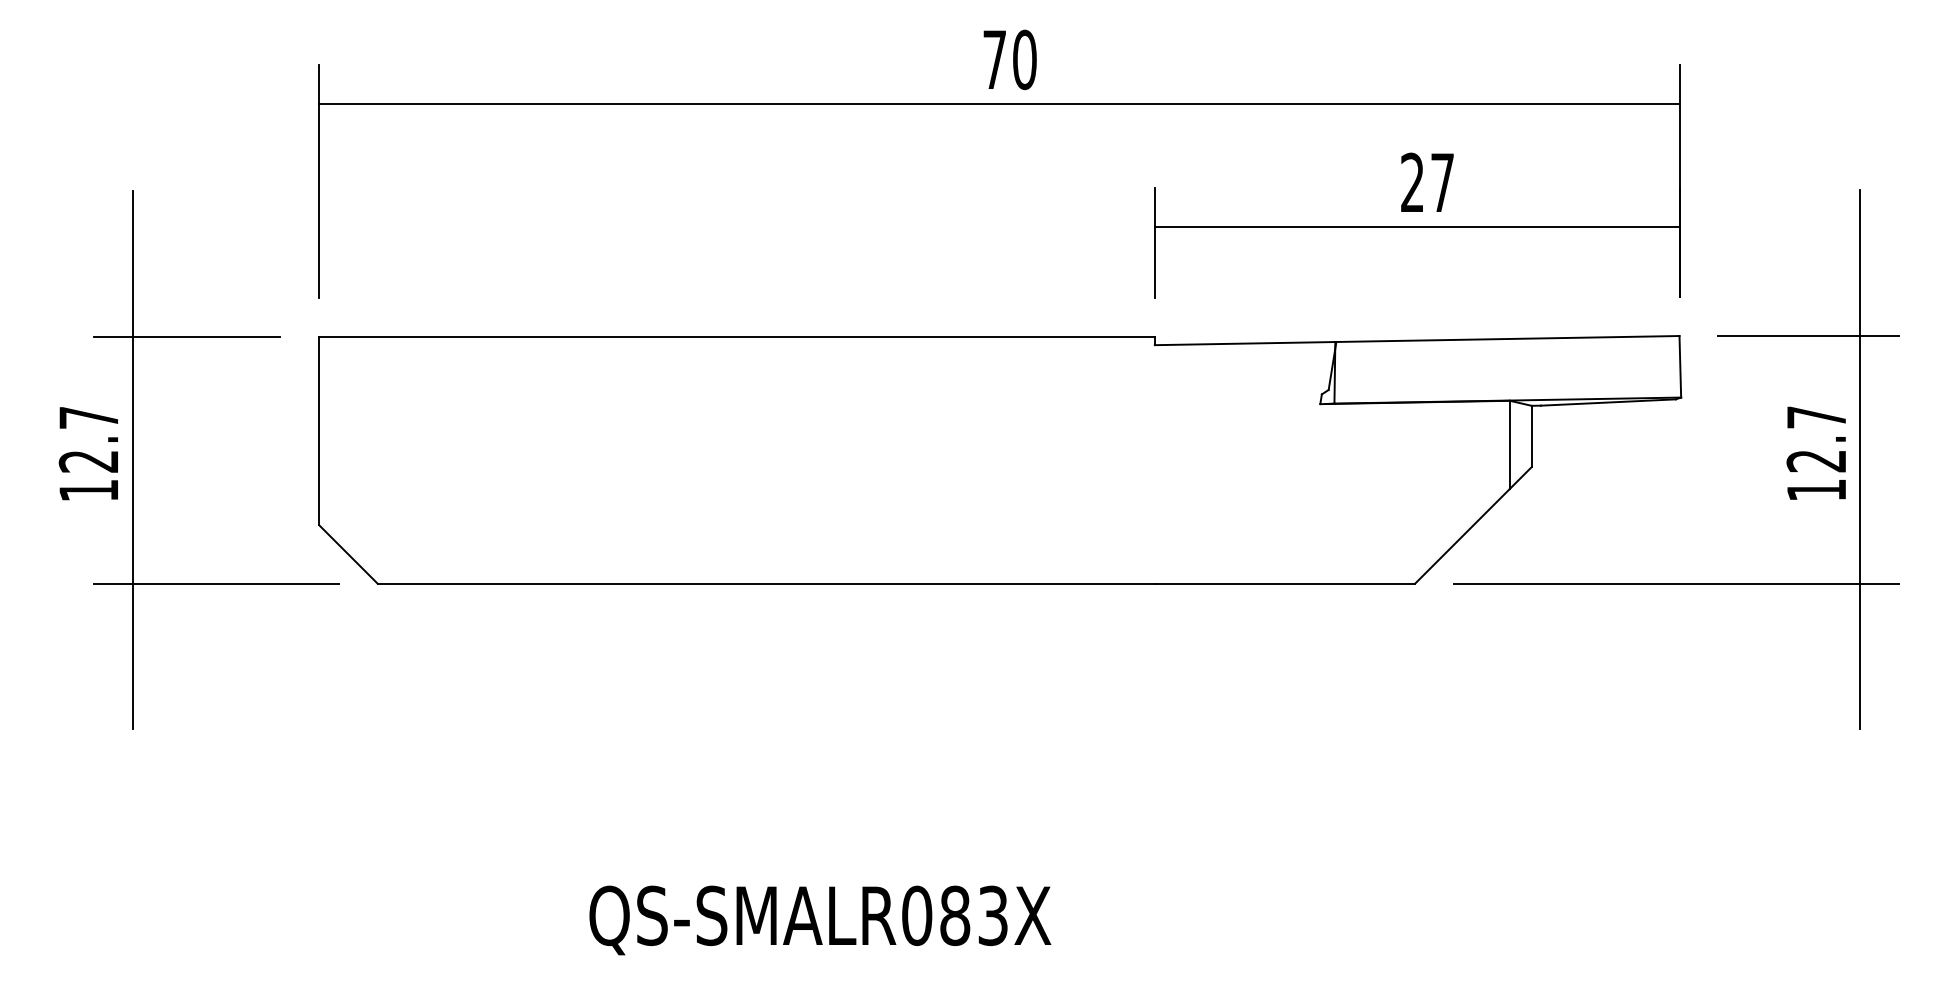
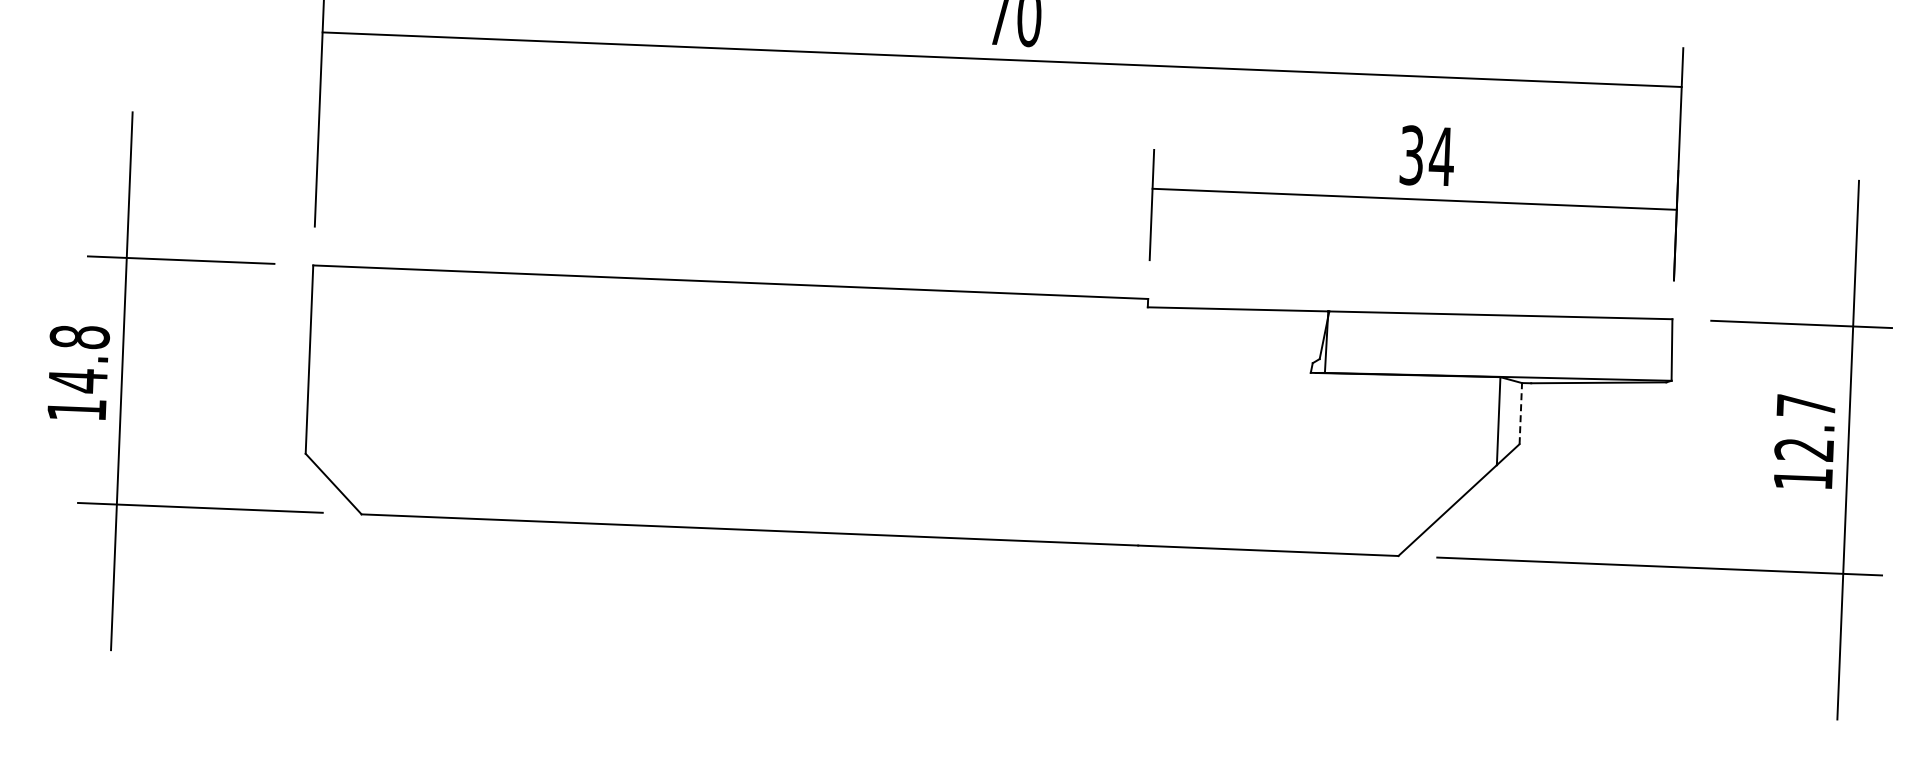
text: (1428, 182) -> (1427, 155), 27 -> 34
line: (1531, 436) -> (1520, 413), solid -> dashed
text: (88, 439) -> (78, 358), 12.7 -> 14.8

